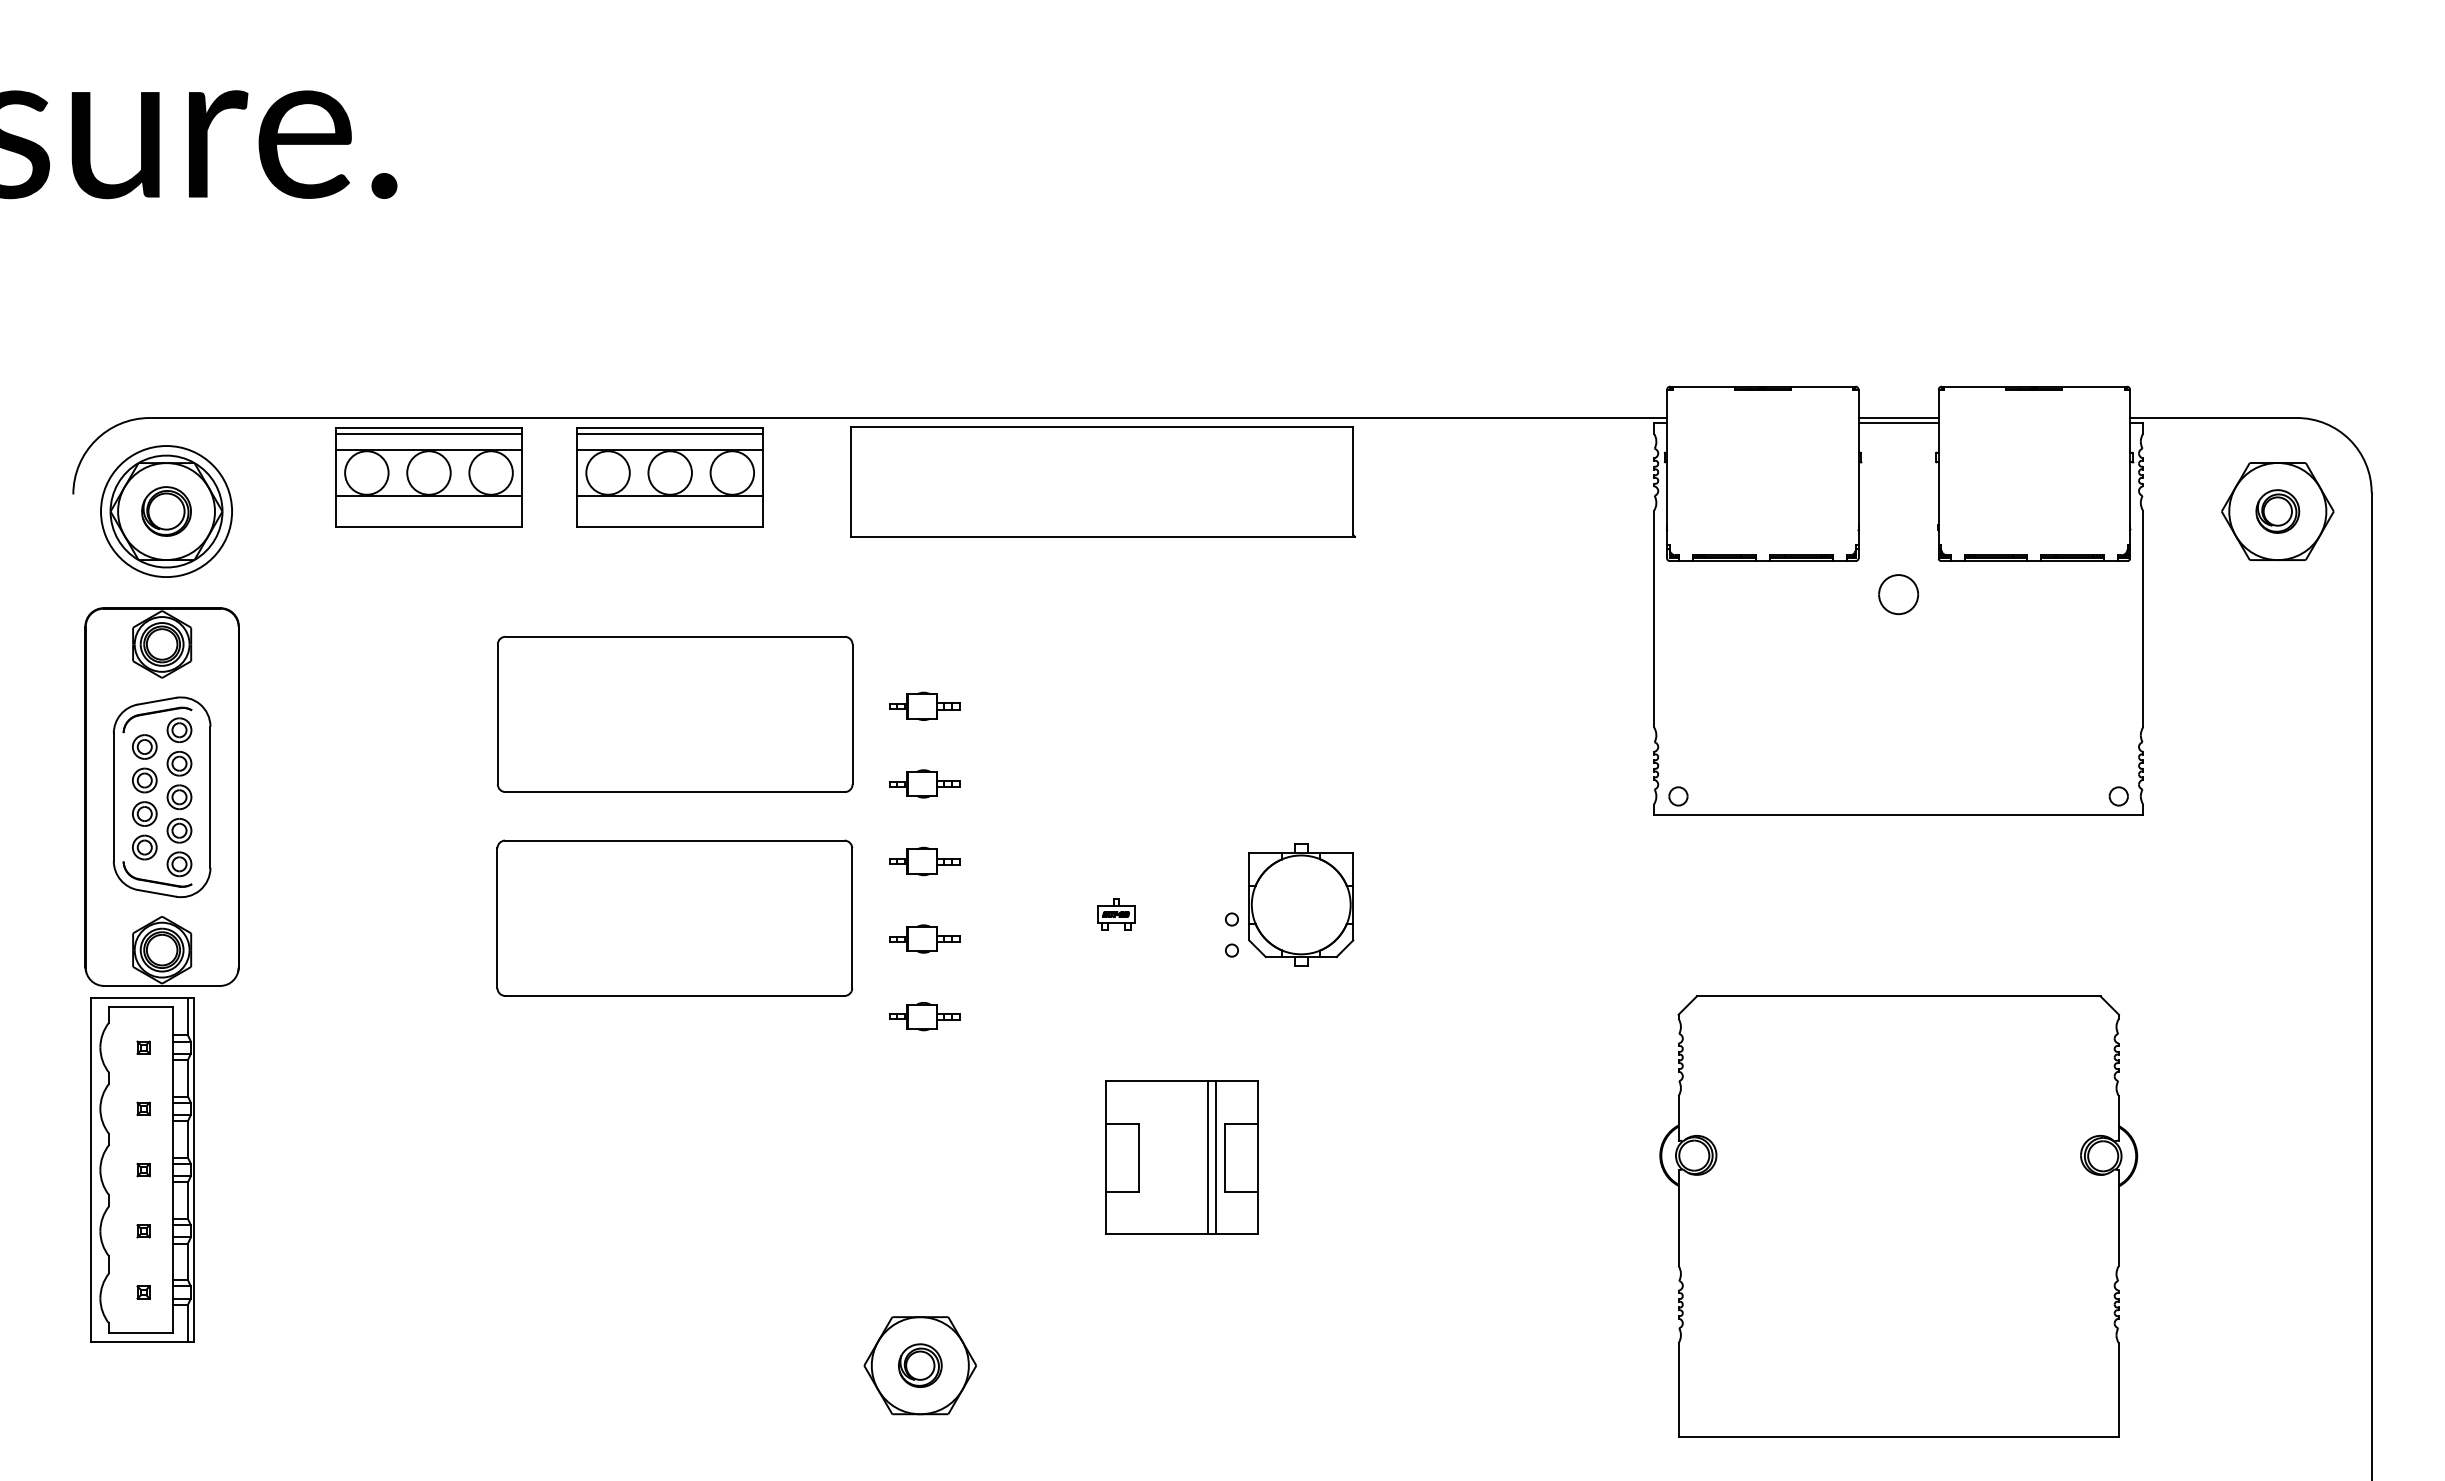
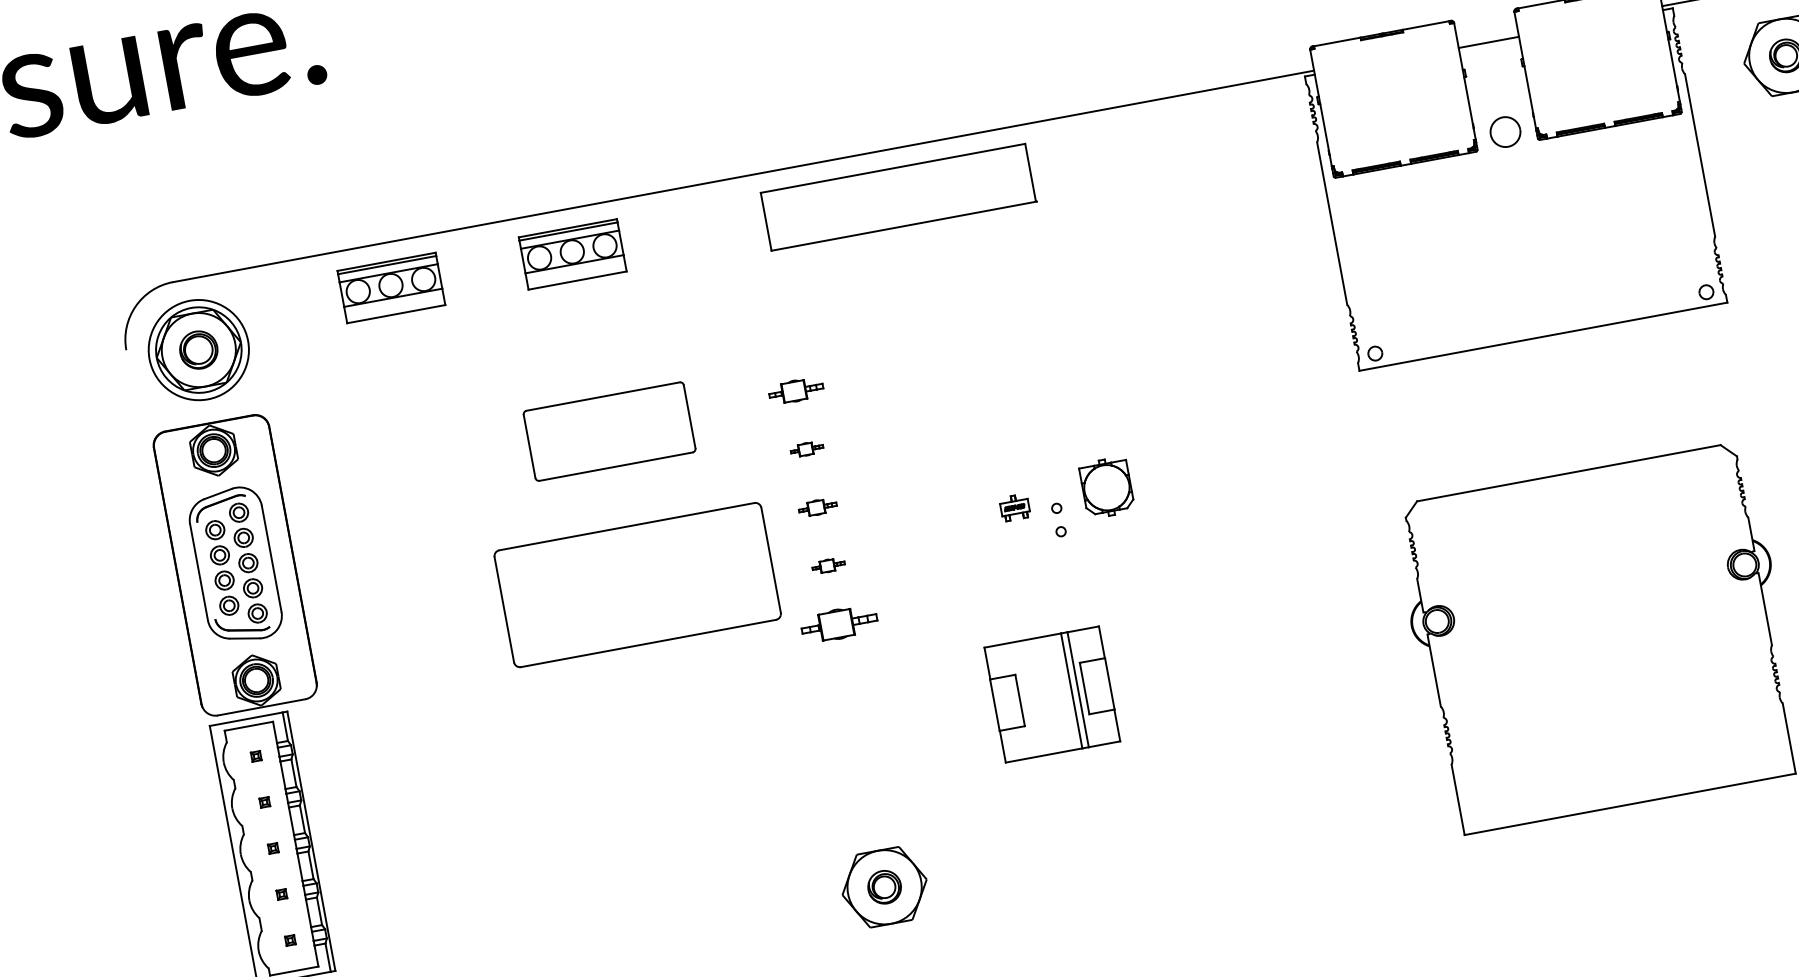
line: (1898, 418) -> (1488, 38), removed
part: (428, 477) -> (391, 287), size x0.7
part: (669, 477) -> (572, 254), size x0.7
part: (1102, 481) -> (898, 197), size x0.7
part: (1898, 594) -> (1505, 132), moved
part: (675, 713) -> (609, 431), size x0.6
part: (924, 783) -> (806, 448), size x0.6
part: (924, 861) -> (817, 507), size x0.7
part: (1301, 904) -> (1106, 487), size x0.6
part: (1116, 914) -> (1015, 507), moved
part: (924, 938) -> (828, 565), size x0.6
part: (924, 1016) -> (839, 624), size x1.4

